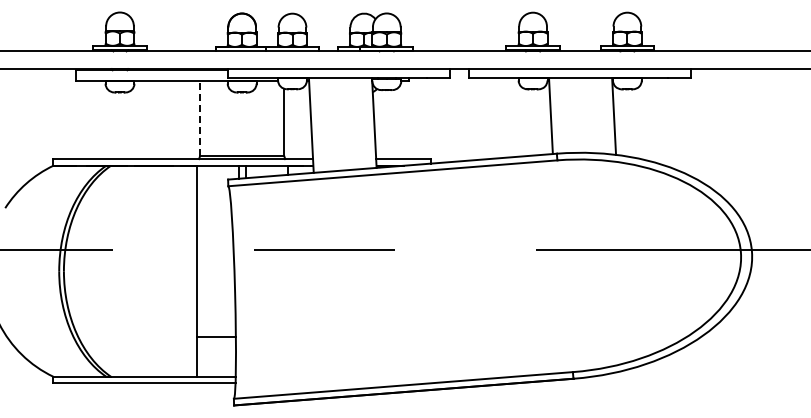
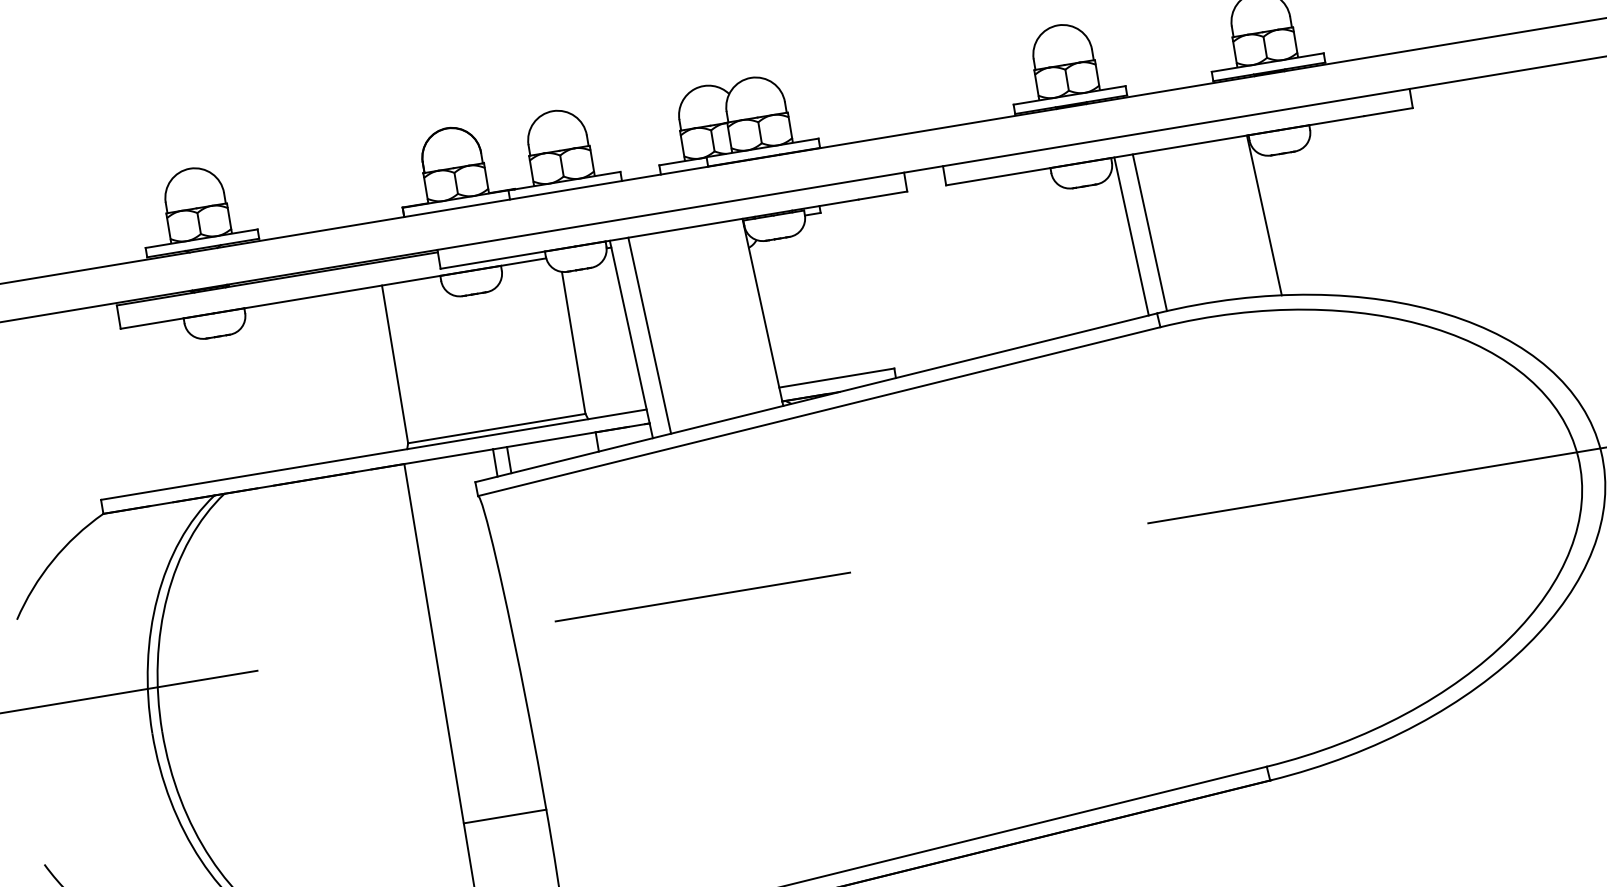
line: (559, 115) -> (1149, 232), added
line: (199, 118) -> (393, 363), dashed -> solid
line: (319, 125) -> (648, 336), added

